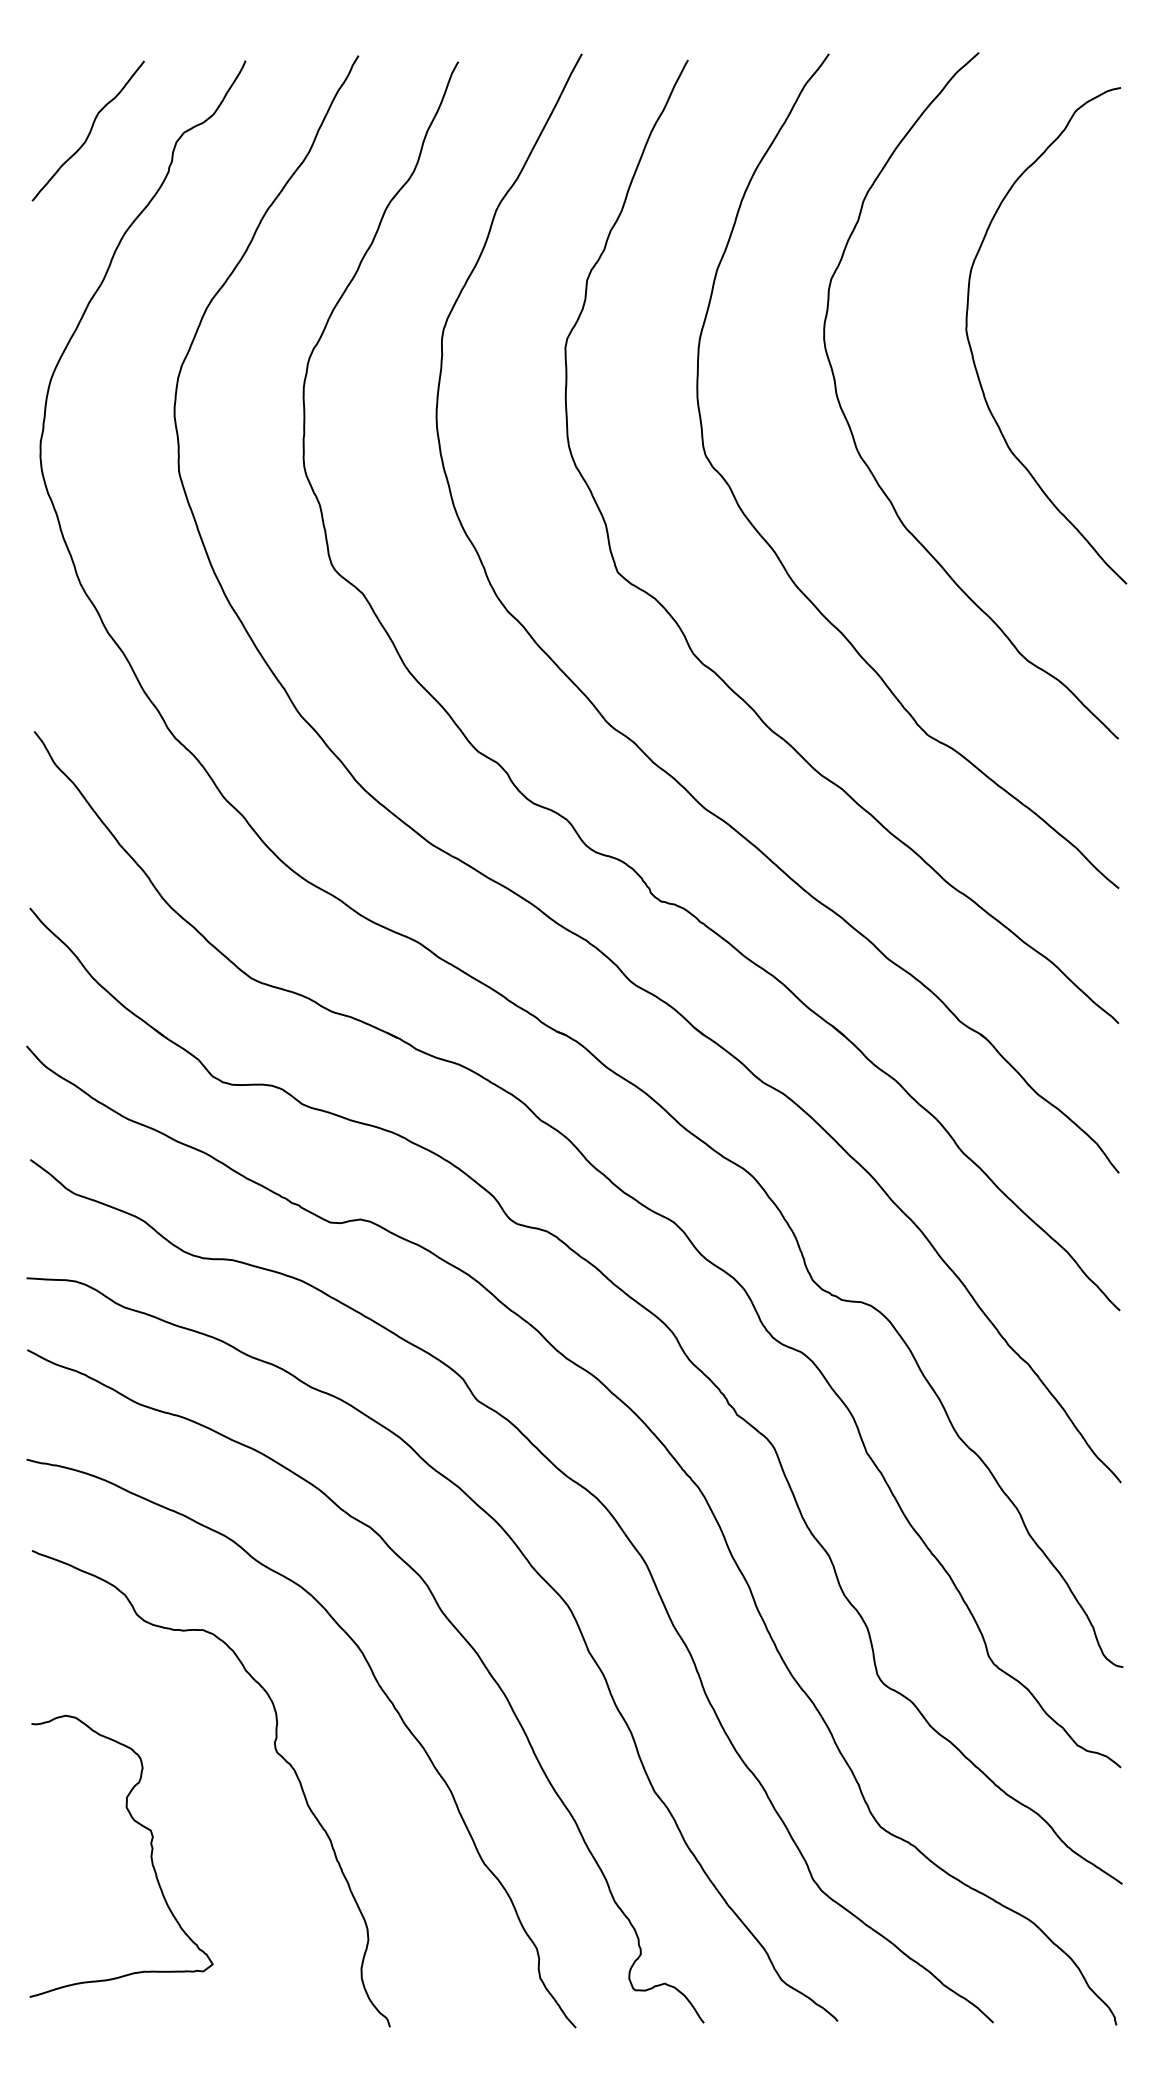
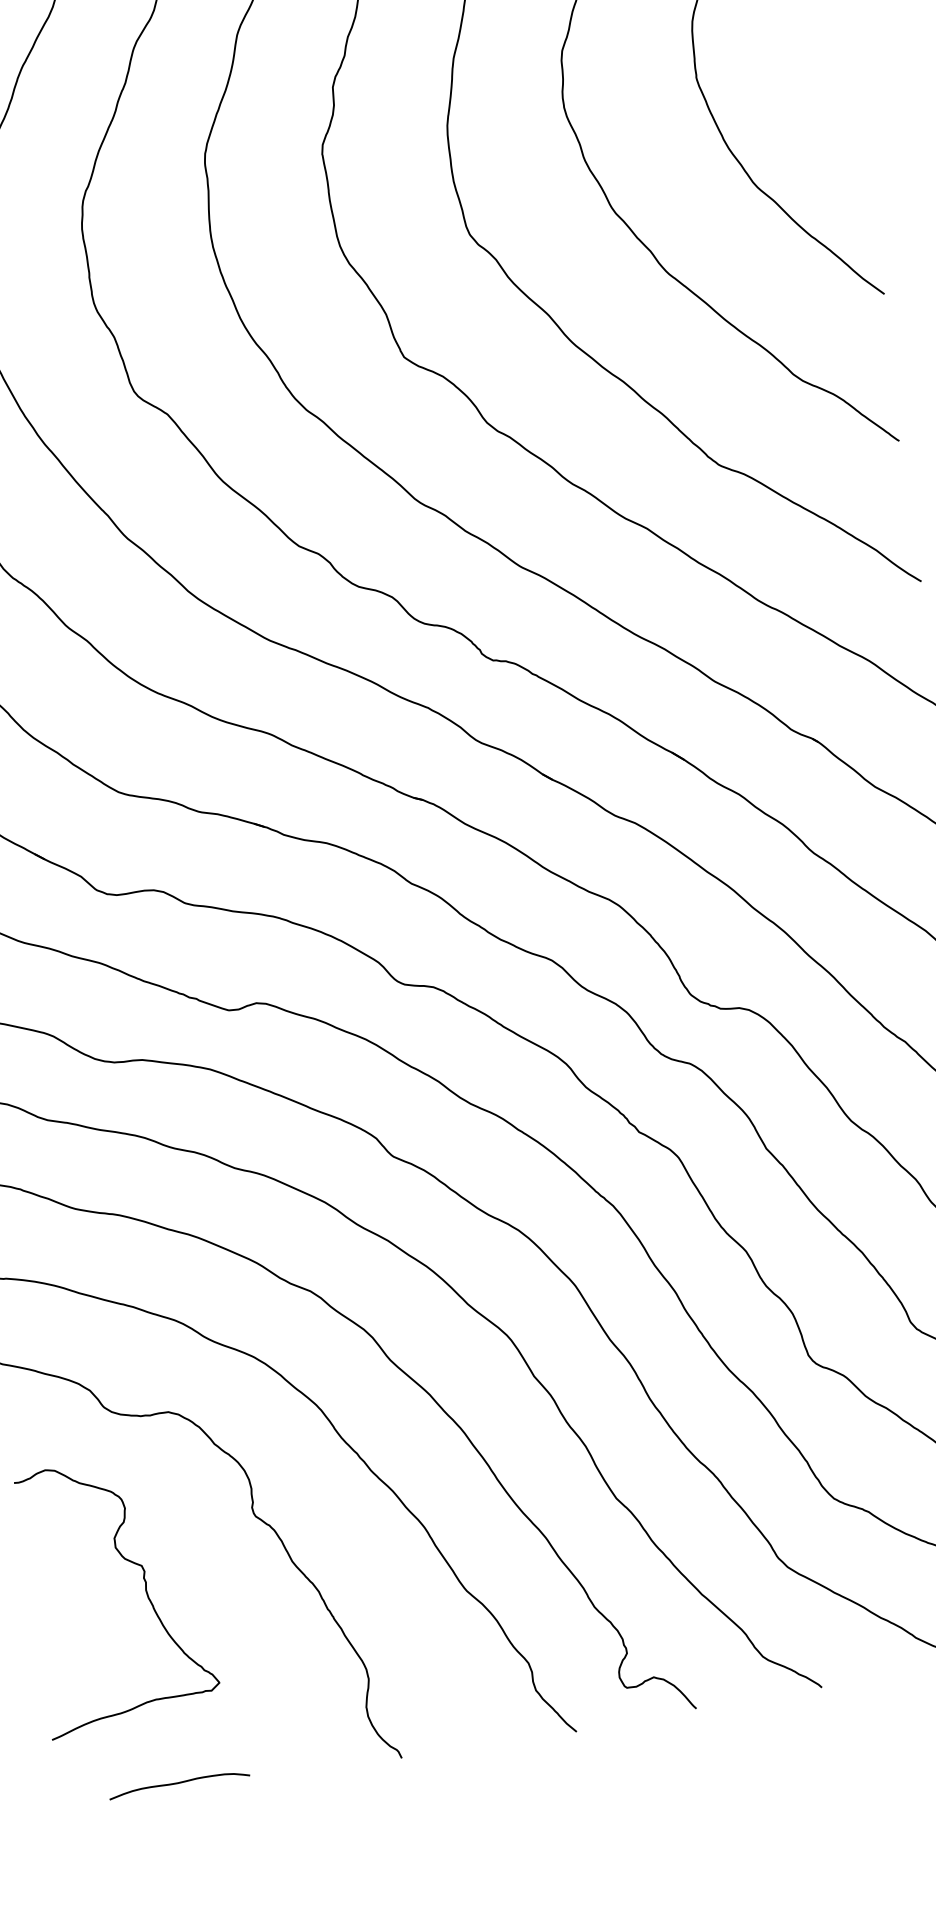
curve: (150, 1855) -> (145, 1589), moved
curve: (154, 2017) -> (178, 1783), added

